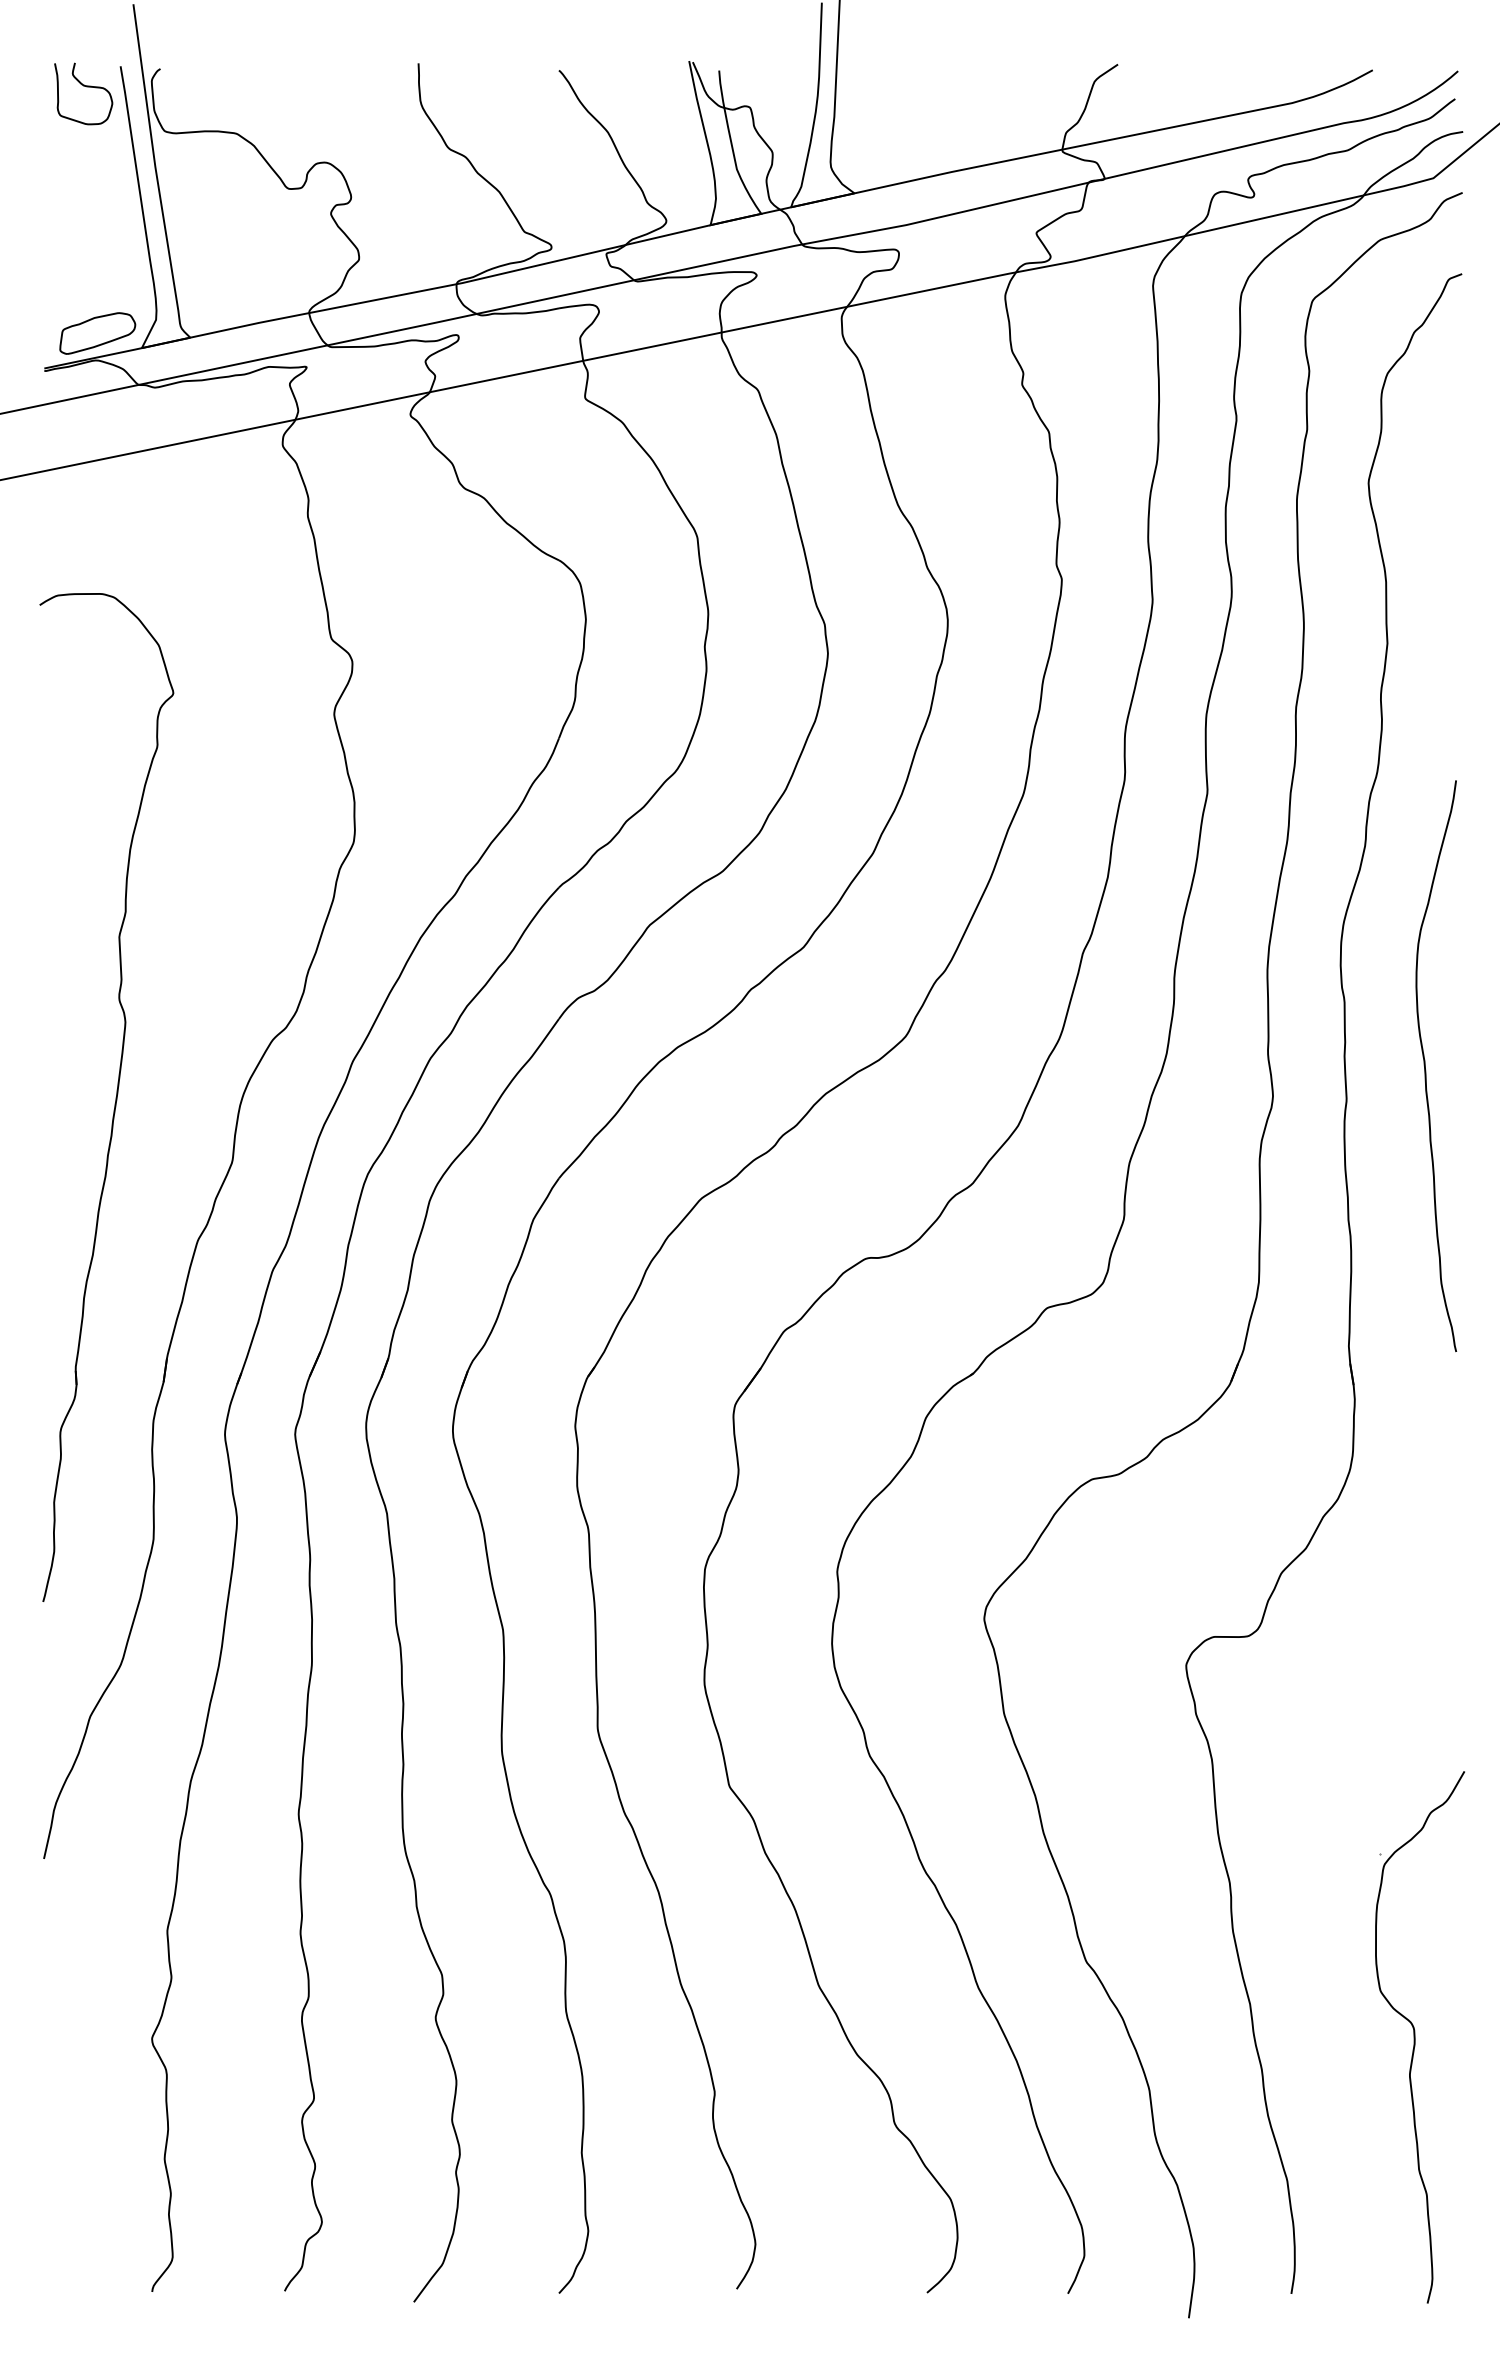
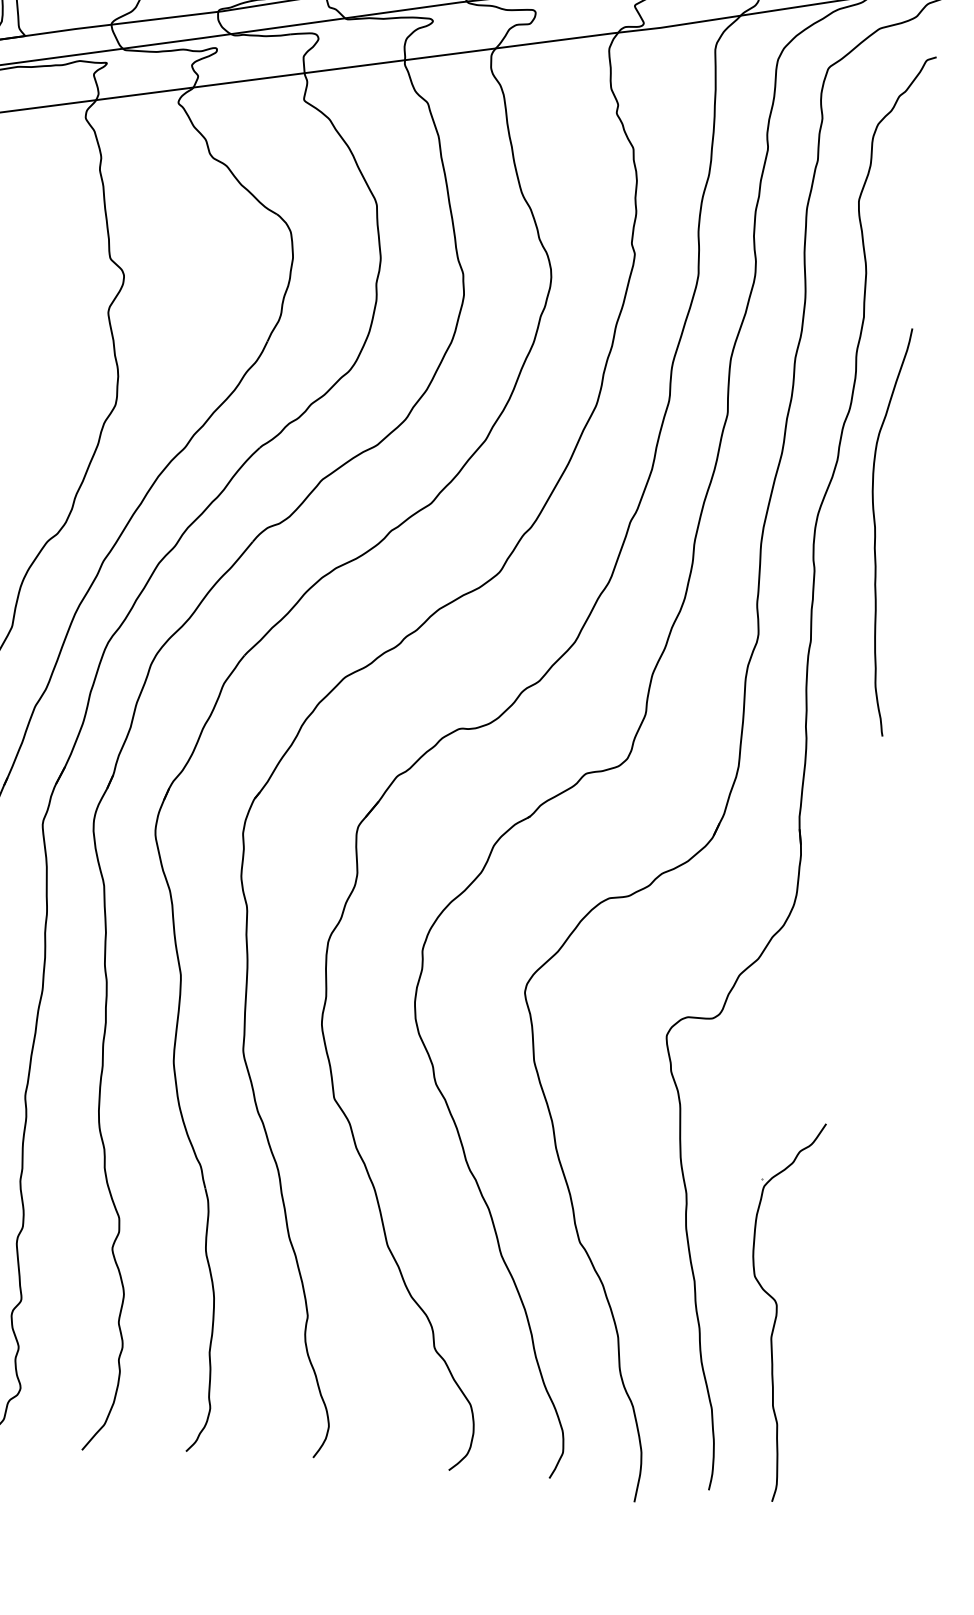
curve: (1425, 1065) -> (875, 530), moved
part: (1419, 2037) -> (780, 1311), moved

